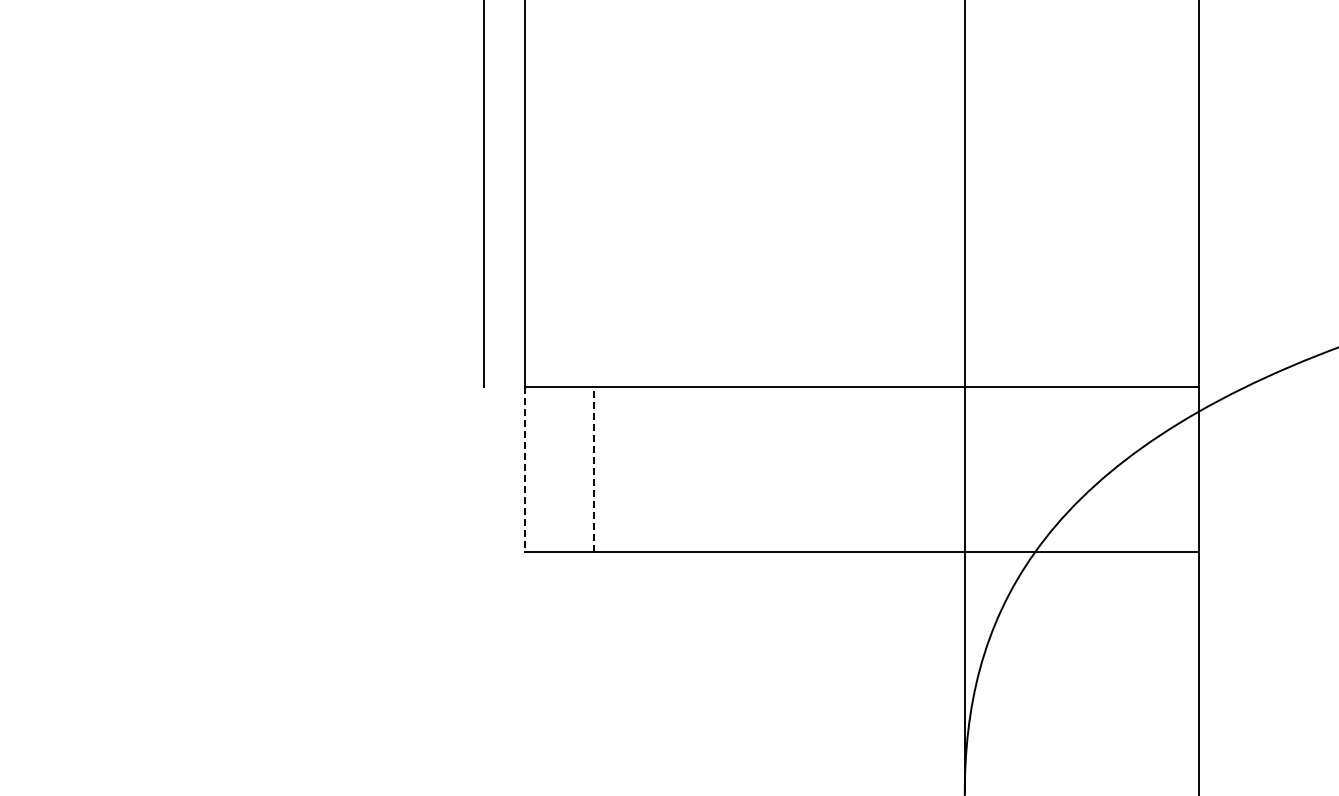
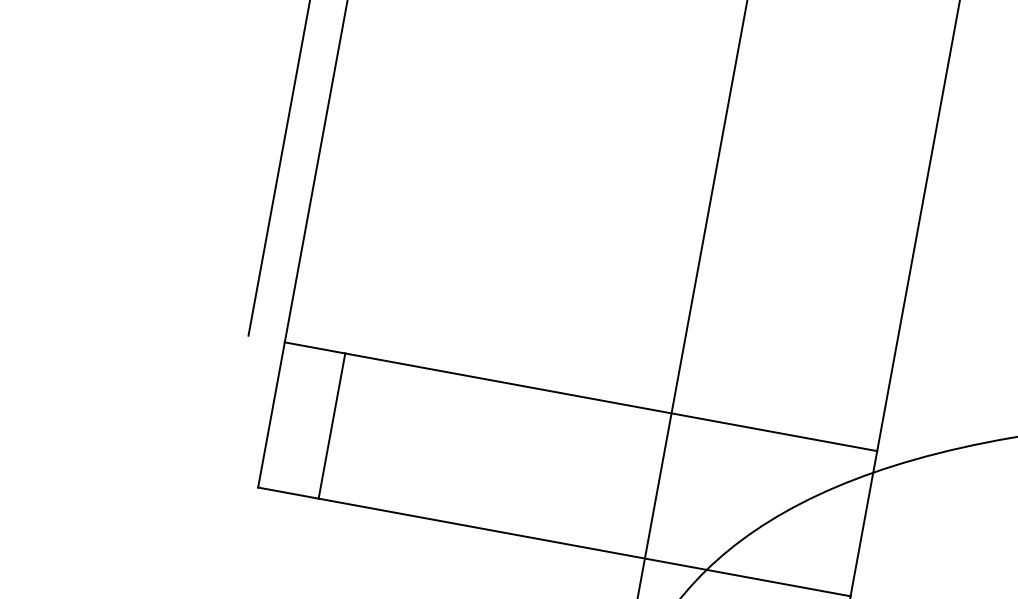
line: (524, 469) -> (271, 414), dashed -> solid
line: (593, 469) -> (331, 425), dashed -> solid

